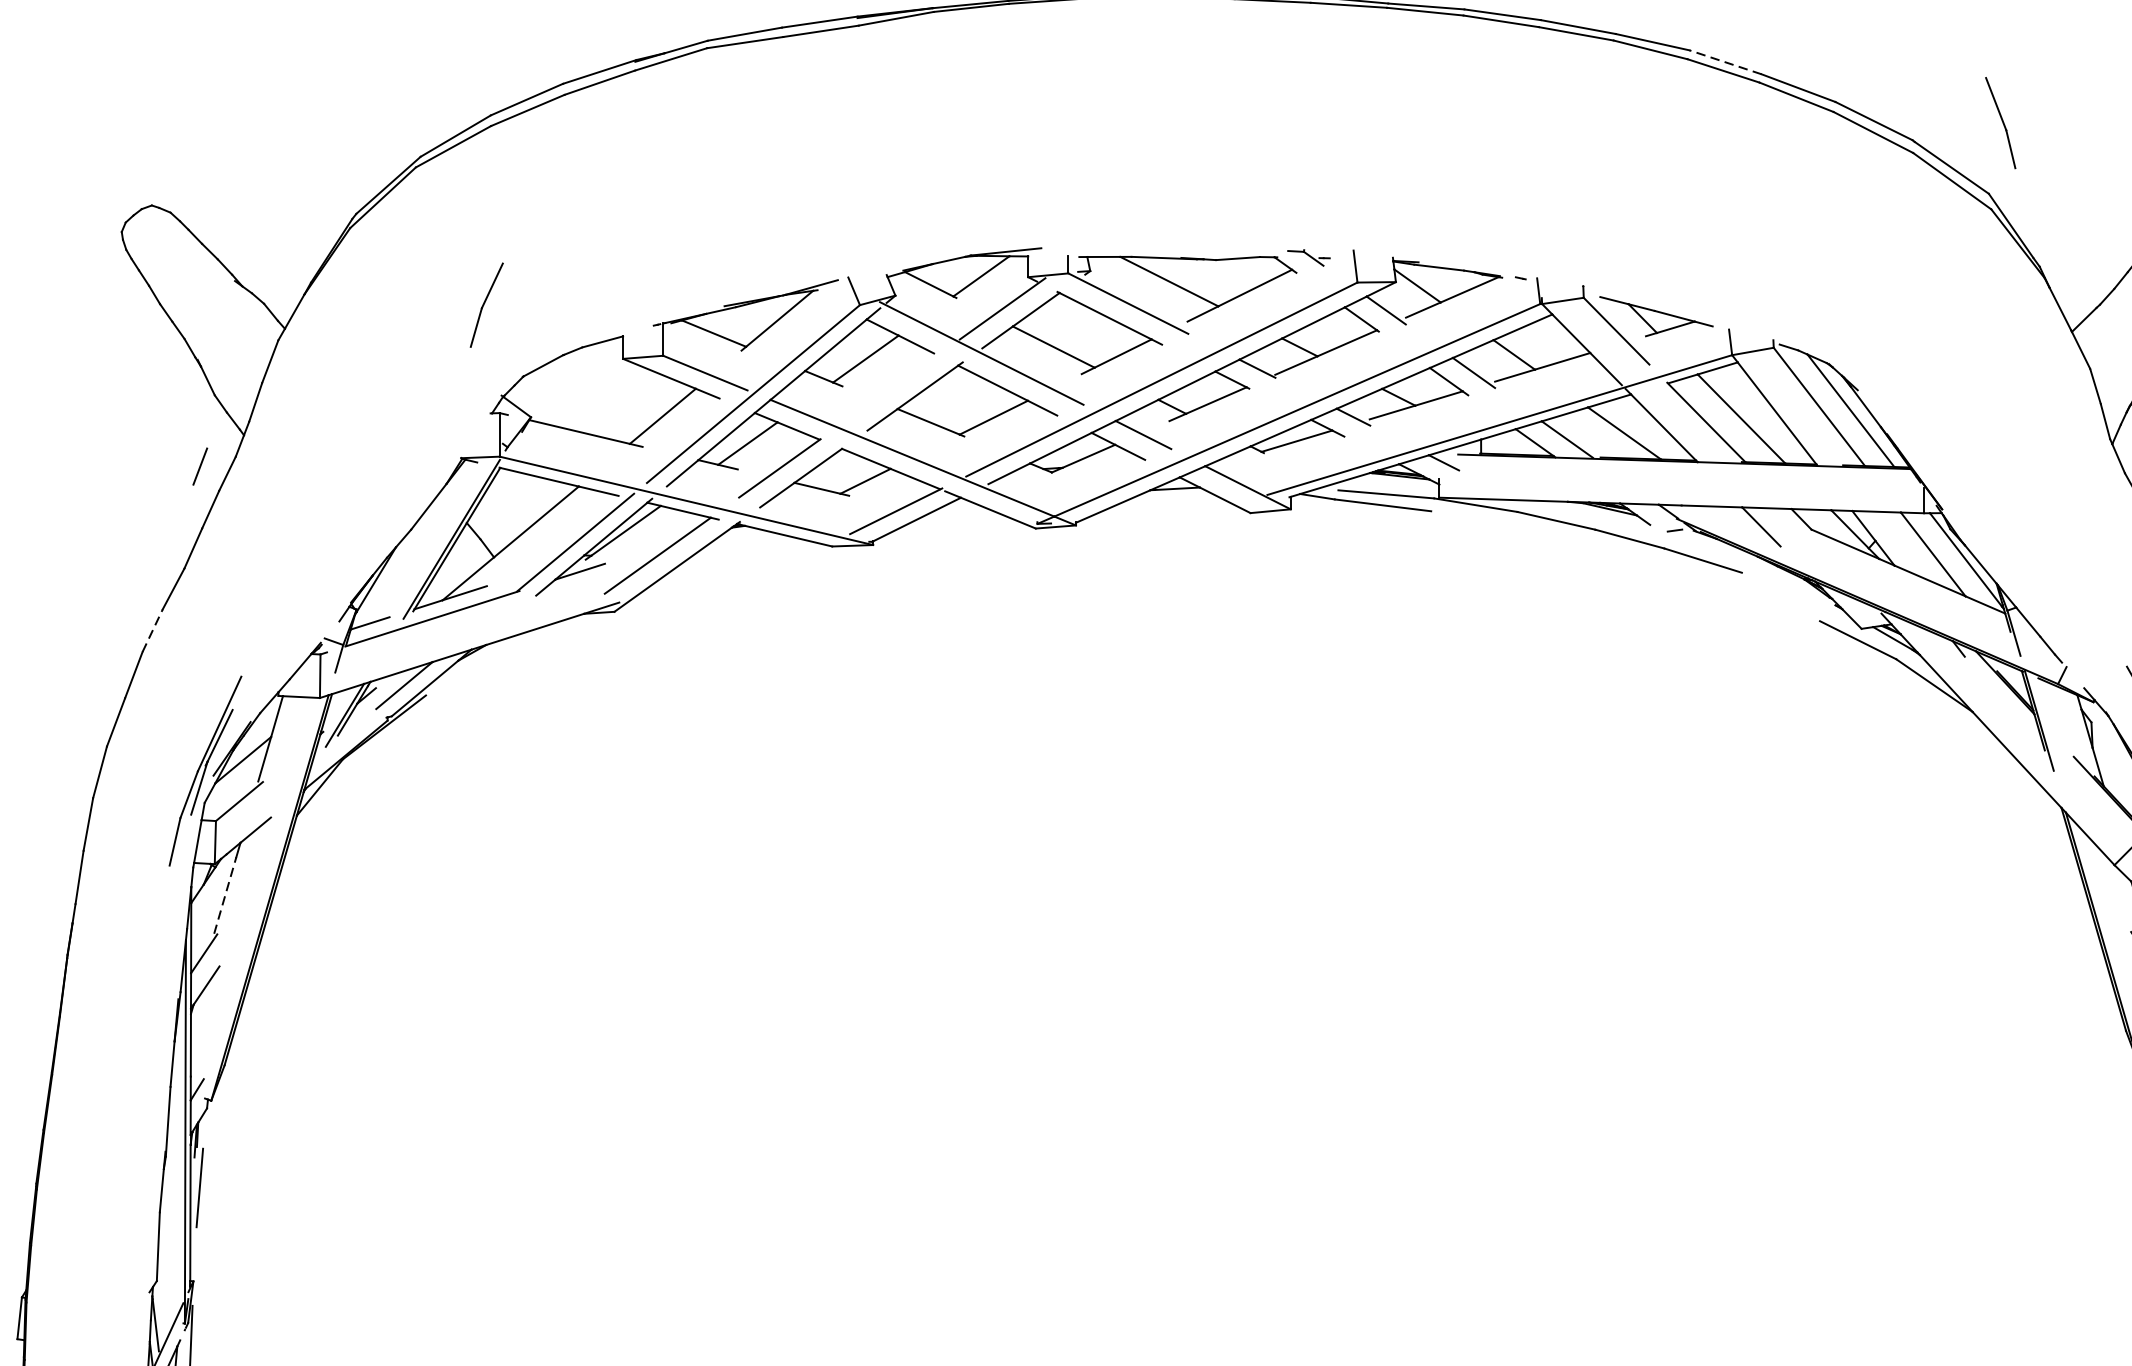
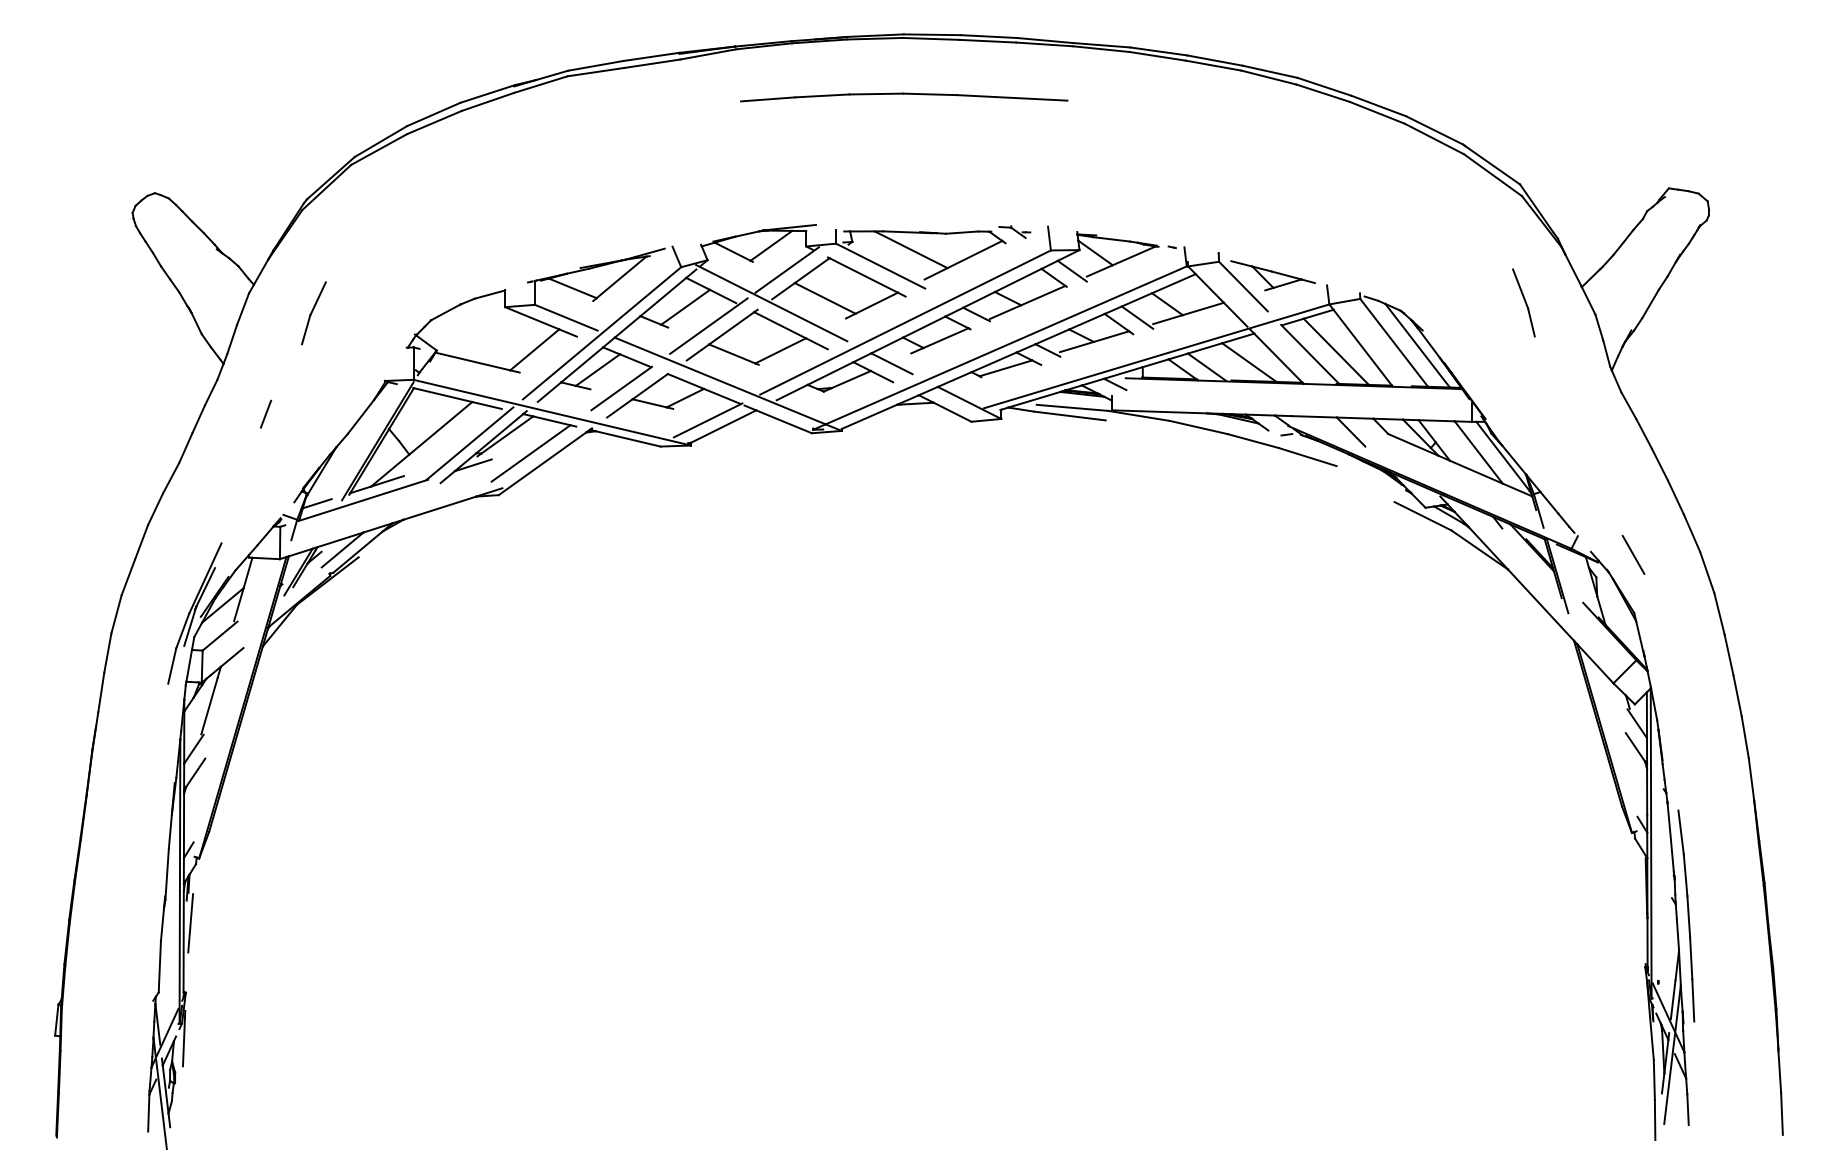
line: (1724, 61) -> (1323, 86), dashed -> solid
part: (1160, 76) -> (904, 97), added
part: (2000, 122) -> (1523, 302), moved
part: (486, 305) -> (313, 313), moved
line: (896, 383) -> (708, 325), added
line: (200, 465) -> (266, 413), moved
line: (152, 631) -> (155, 509), dashed -> solid
line: (225, 894) -> (209, 705), dashed -> solid

